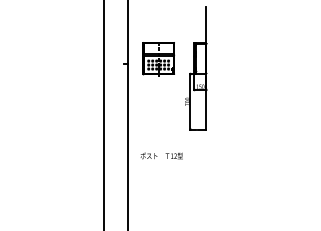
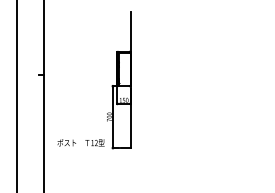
part: (158, 59) -> (77, 70), removed
text: (161, 155) -> (80, 142), moved

